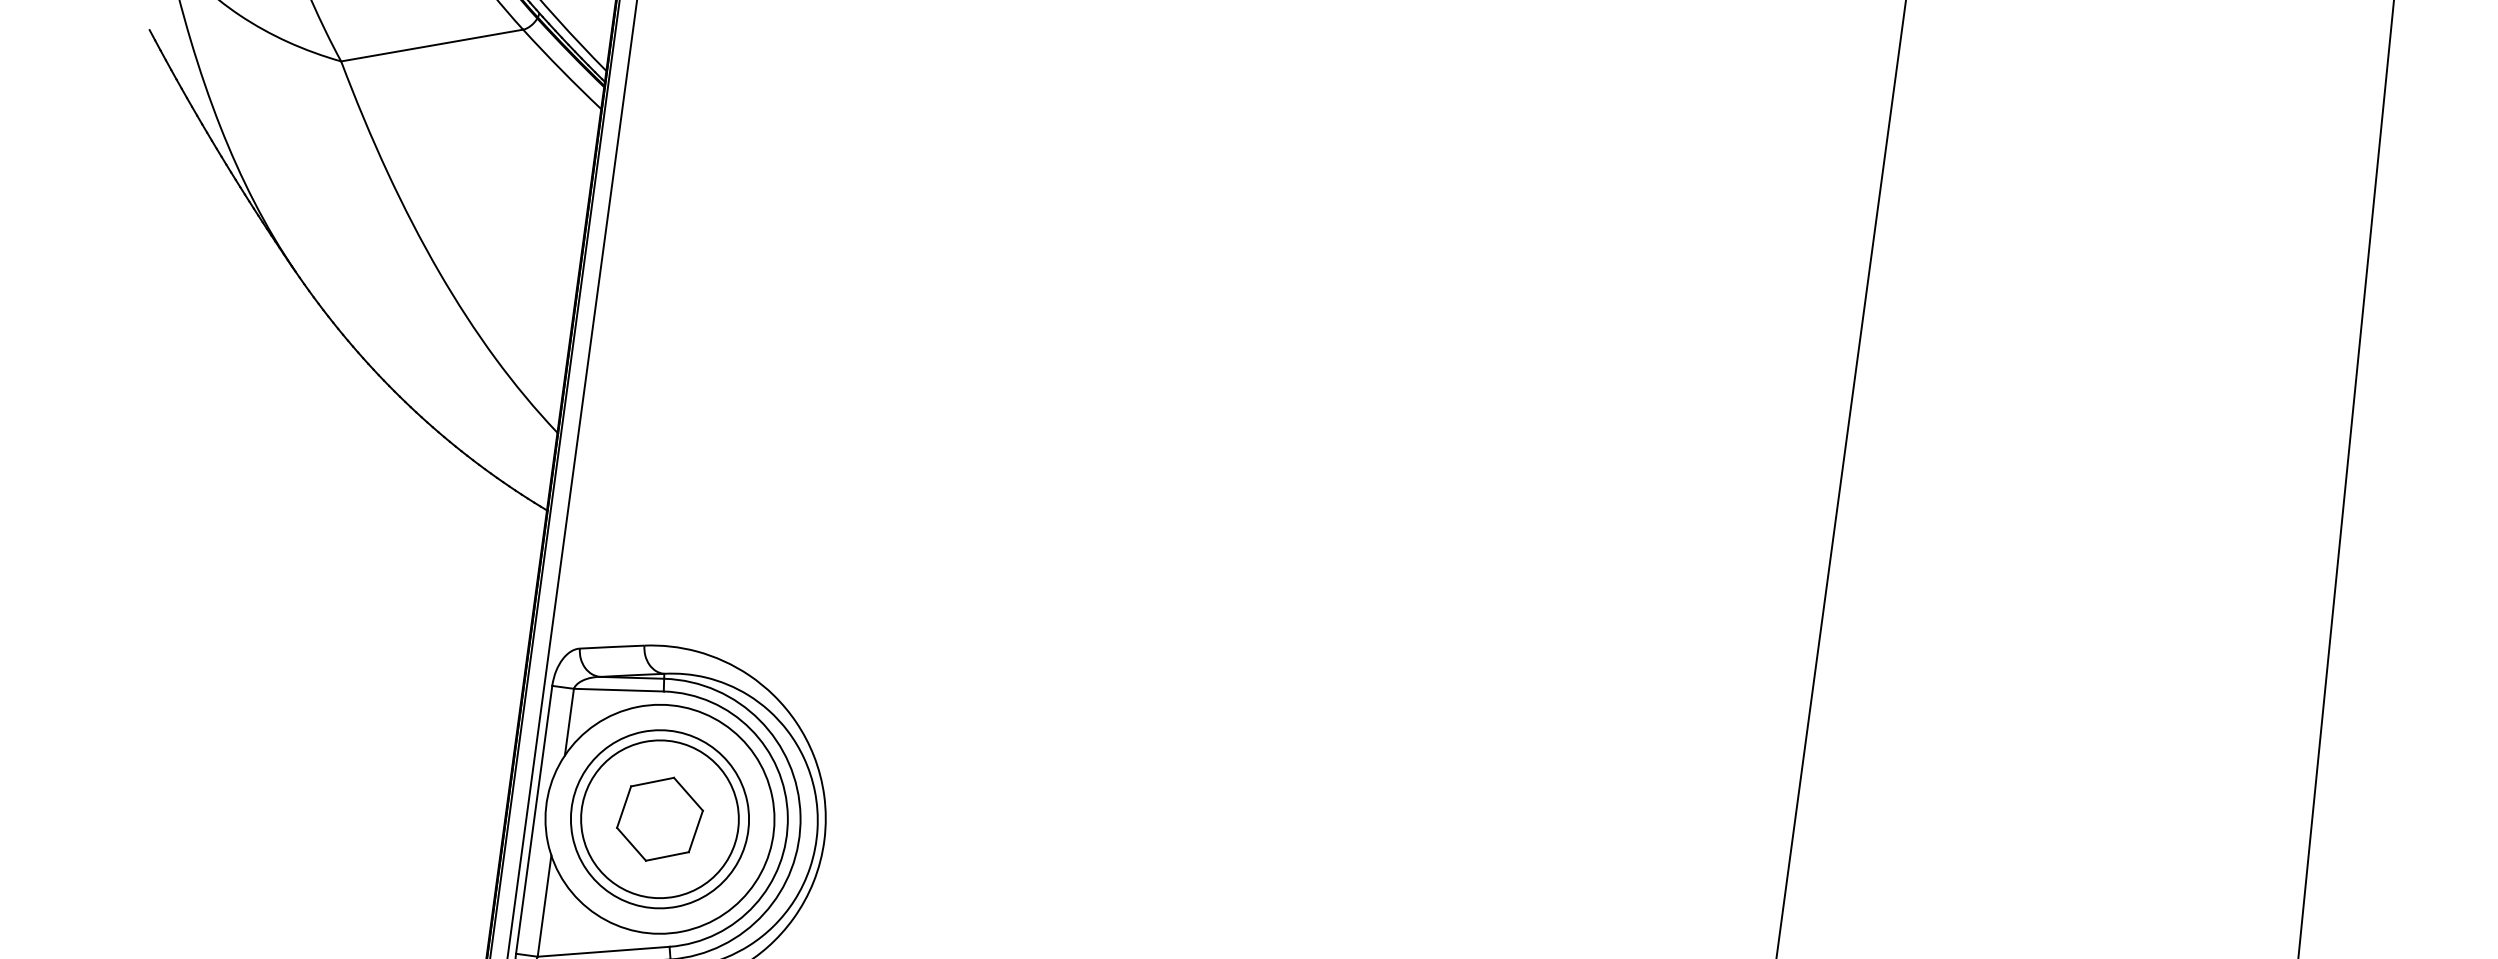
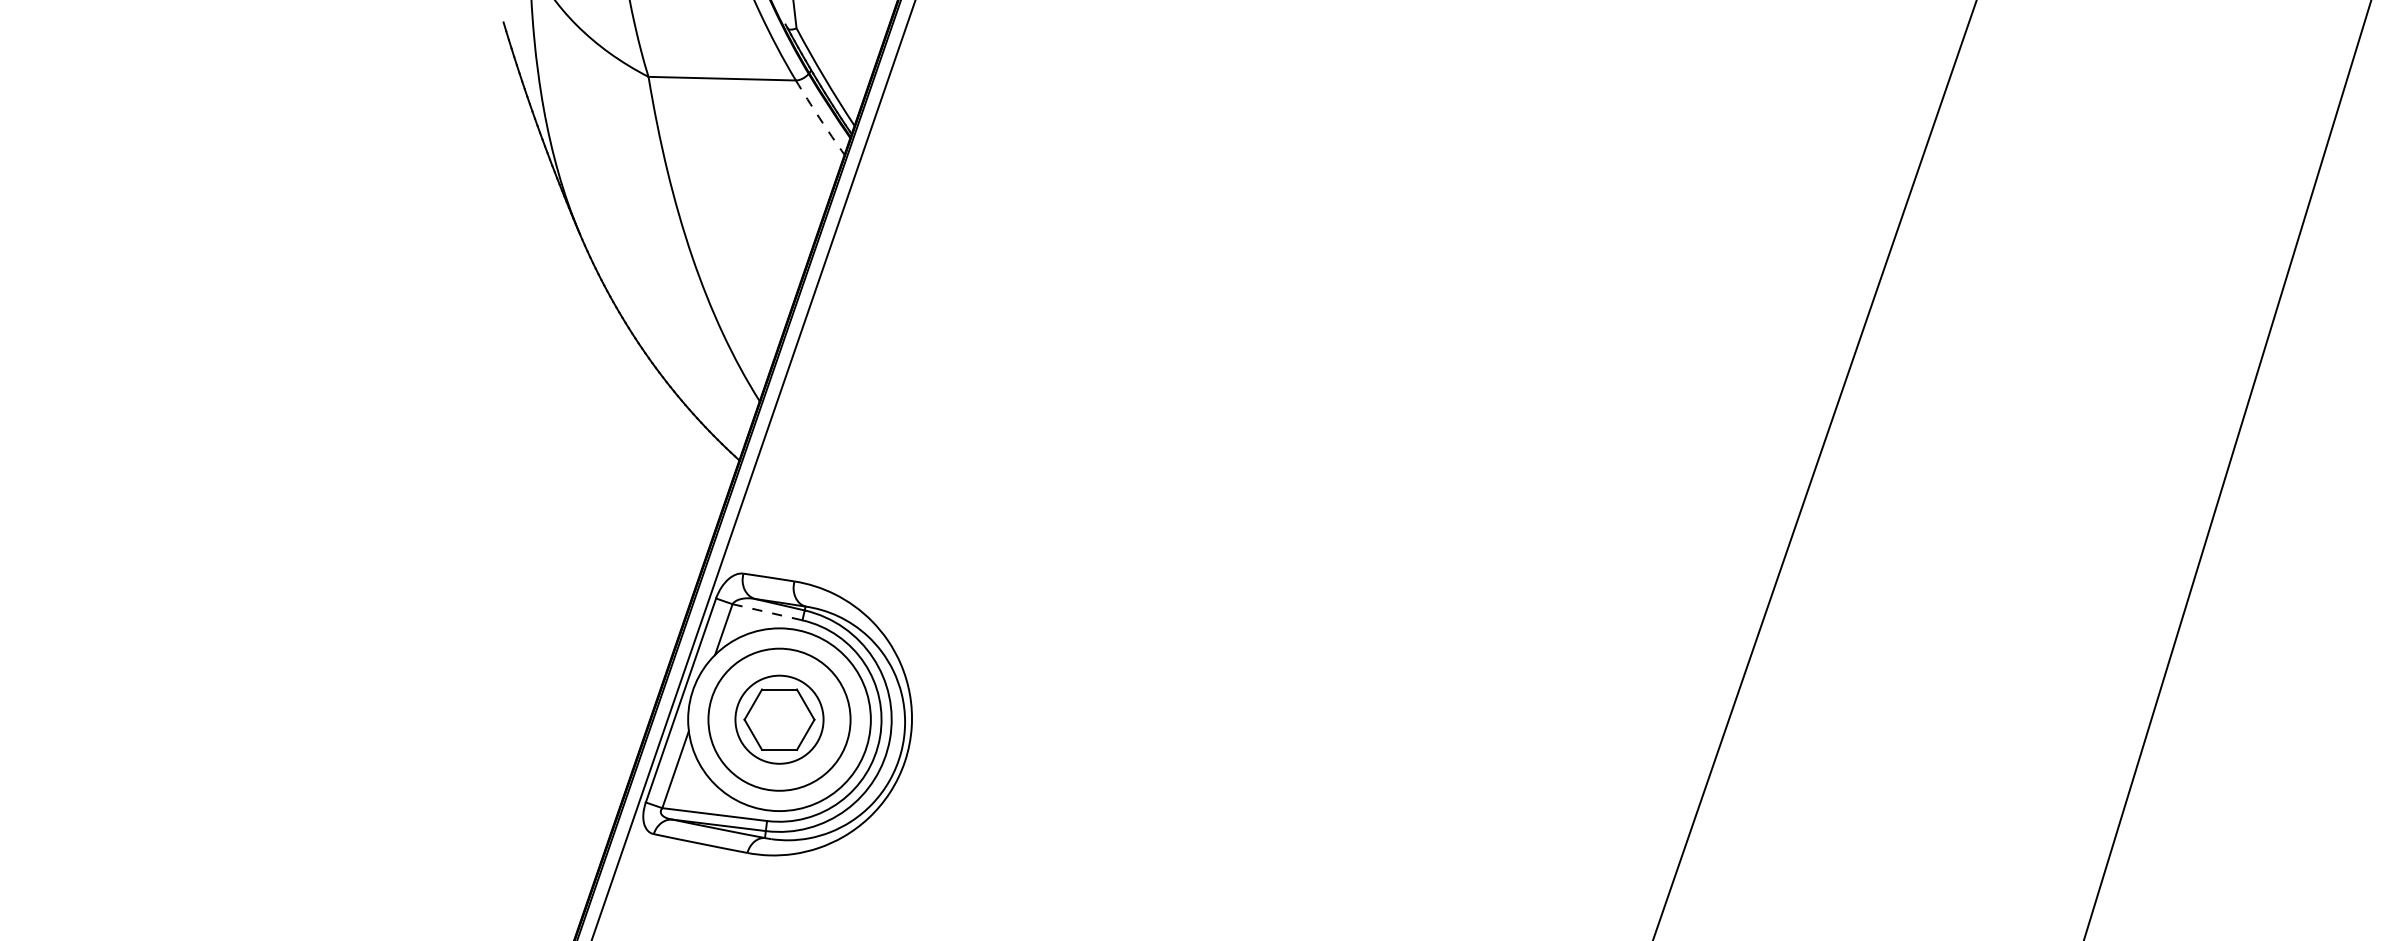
arc: (561, 70) -> (819, 118), solid -> dashed
line: (618, 690) -> (767, 612), solid -> dashed
circle: (659, 819) -> (779, 719), size x0.7

